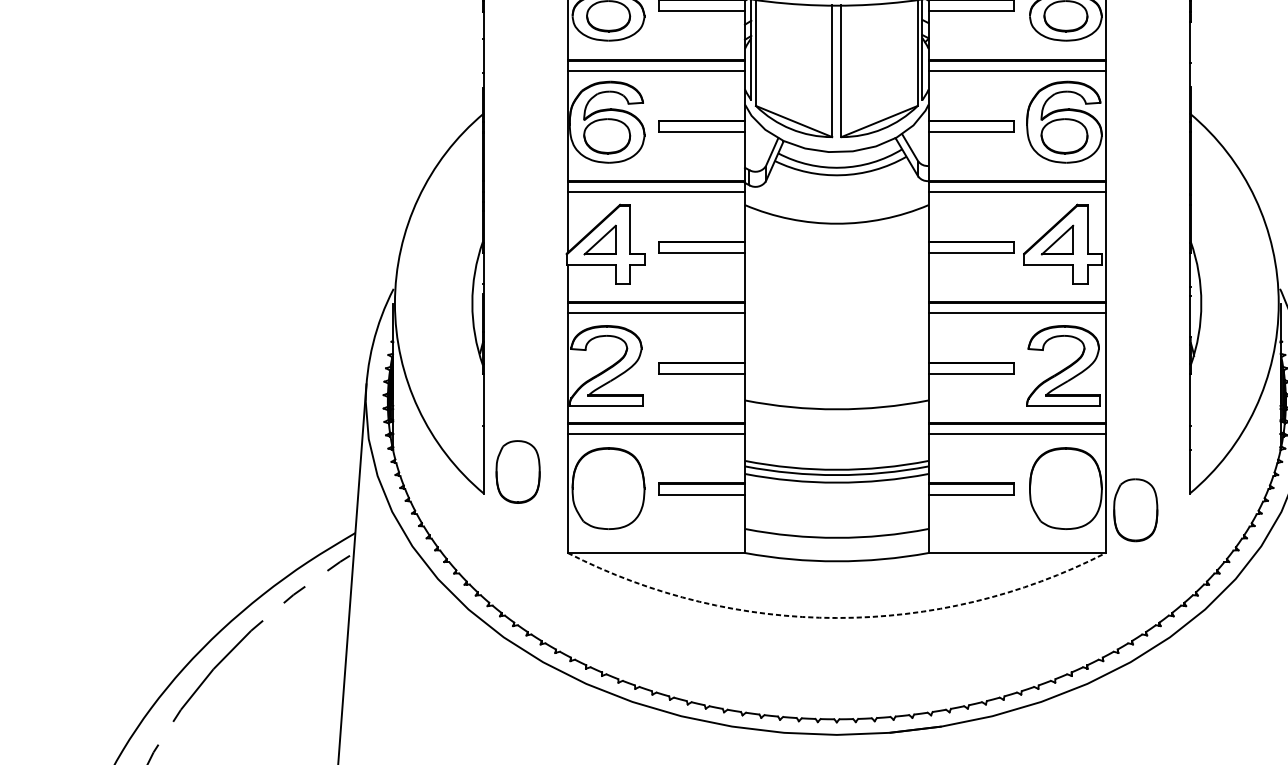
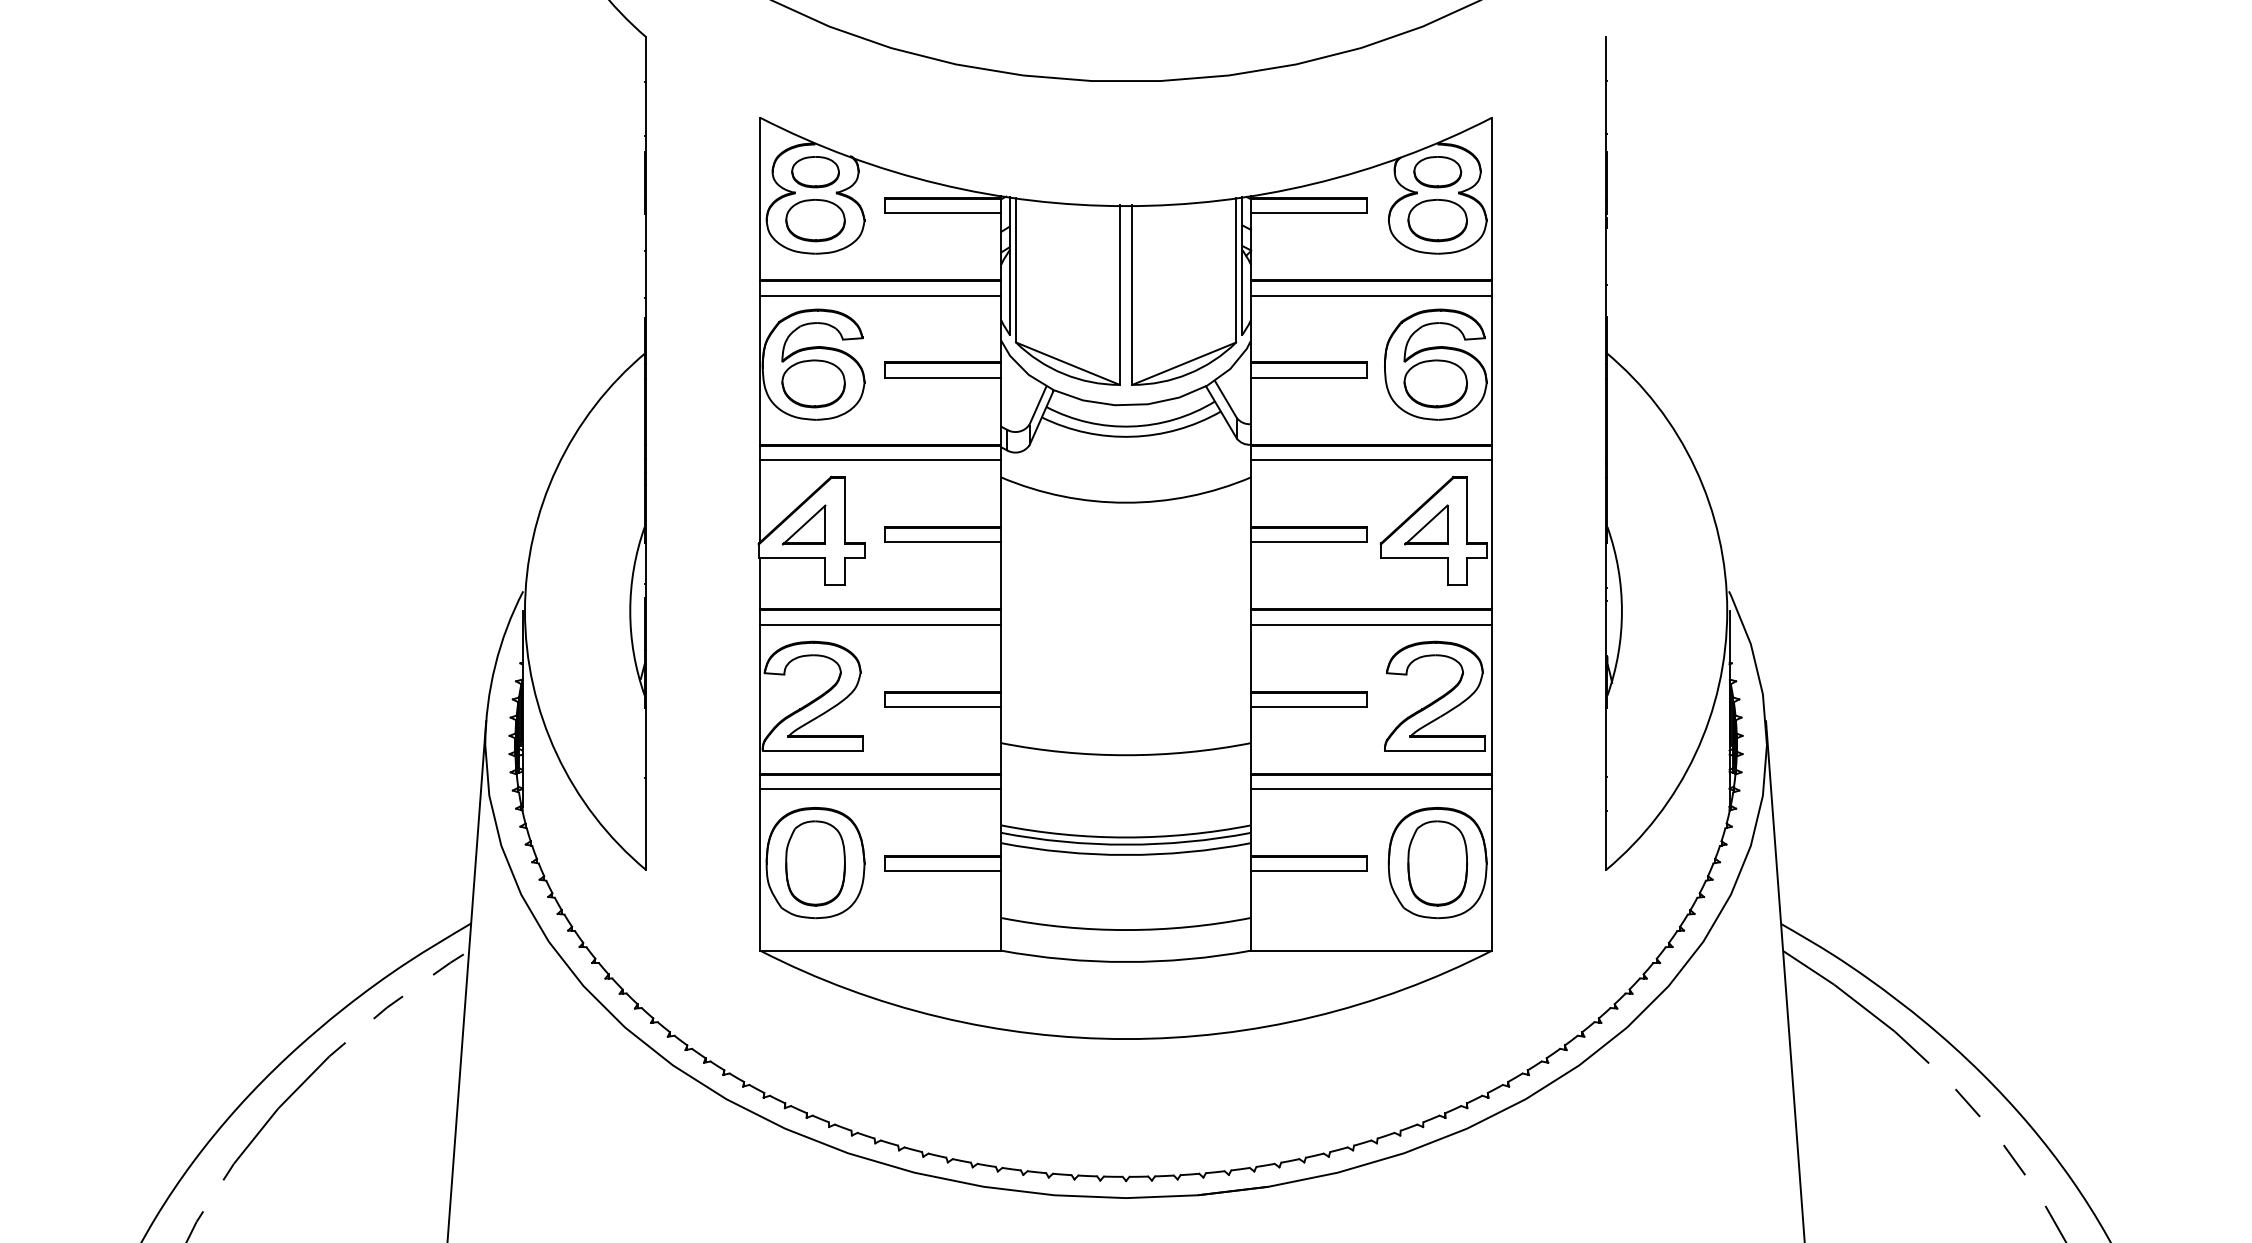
part: (518, 472) -> (815, 863), moved
part: (1135, 510) -> (1437, 863), moved
arc: (837, 618) -> (1126, 1039), dashed -> solid

